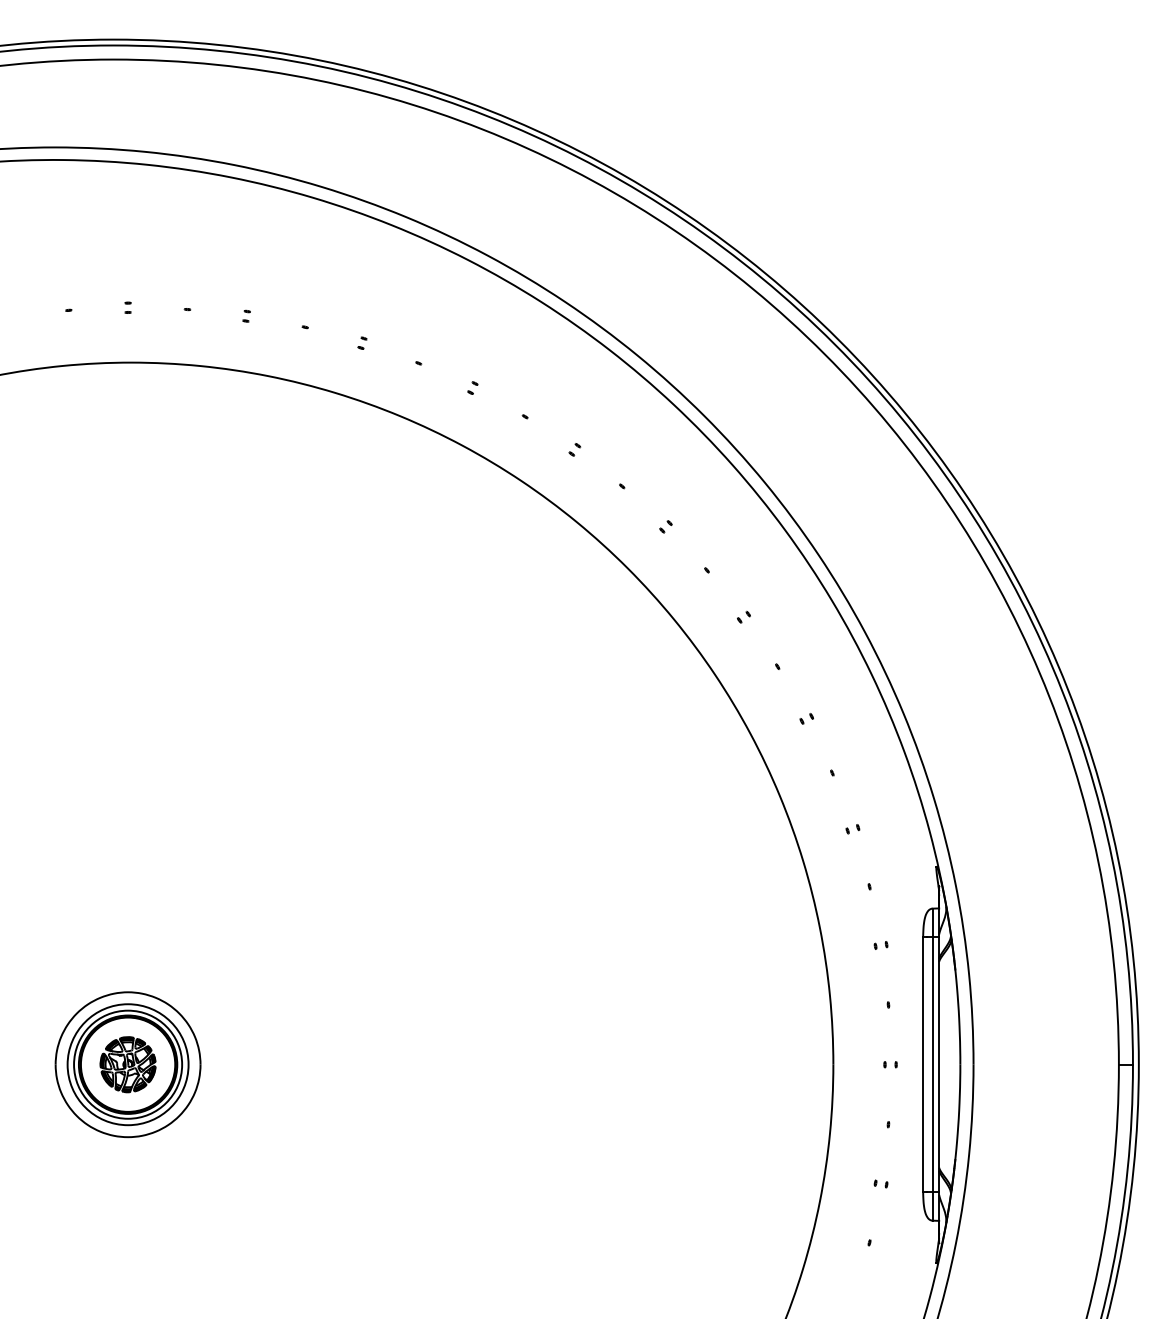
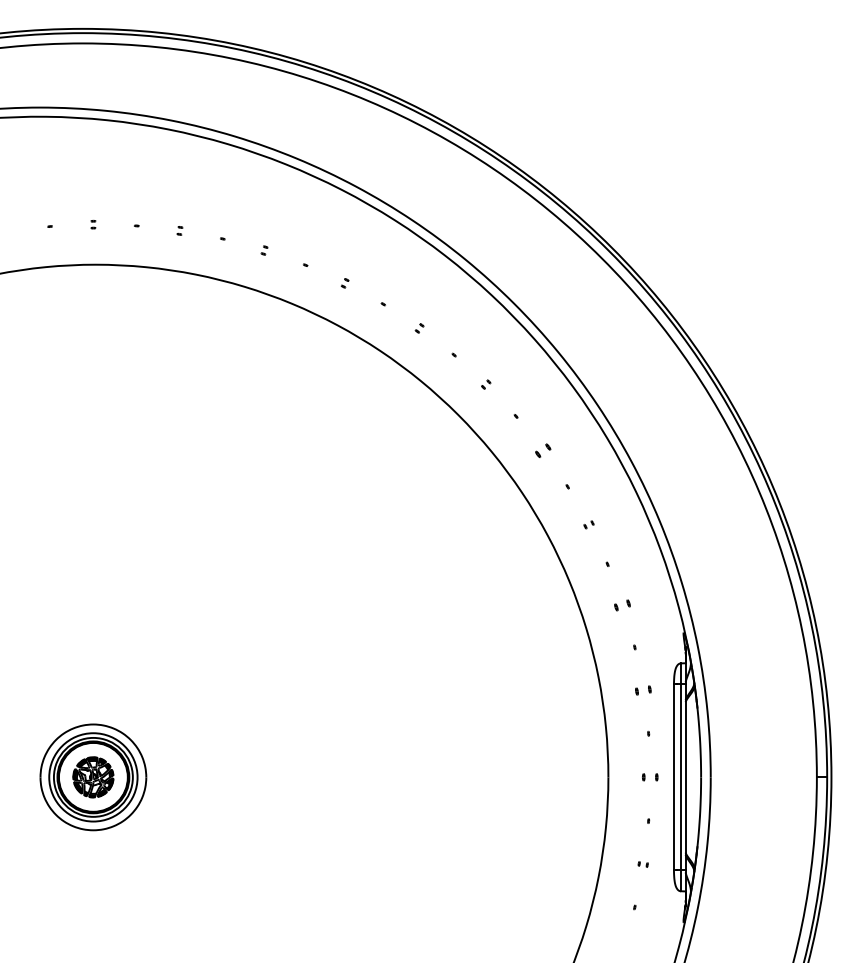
part: (743, 617) -> (542, 450), size x1.6
part: (852, 829) -> (622, 605), size x1.6
part: (880, 944) -> (642, 689), size x1.6
part: (889, 1064) -> (649, 777), size x1.6

